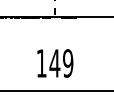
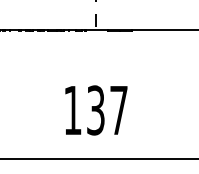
text: (61, 63) -> (107, 110), 149 -> 137

